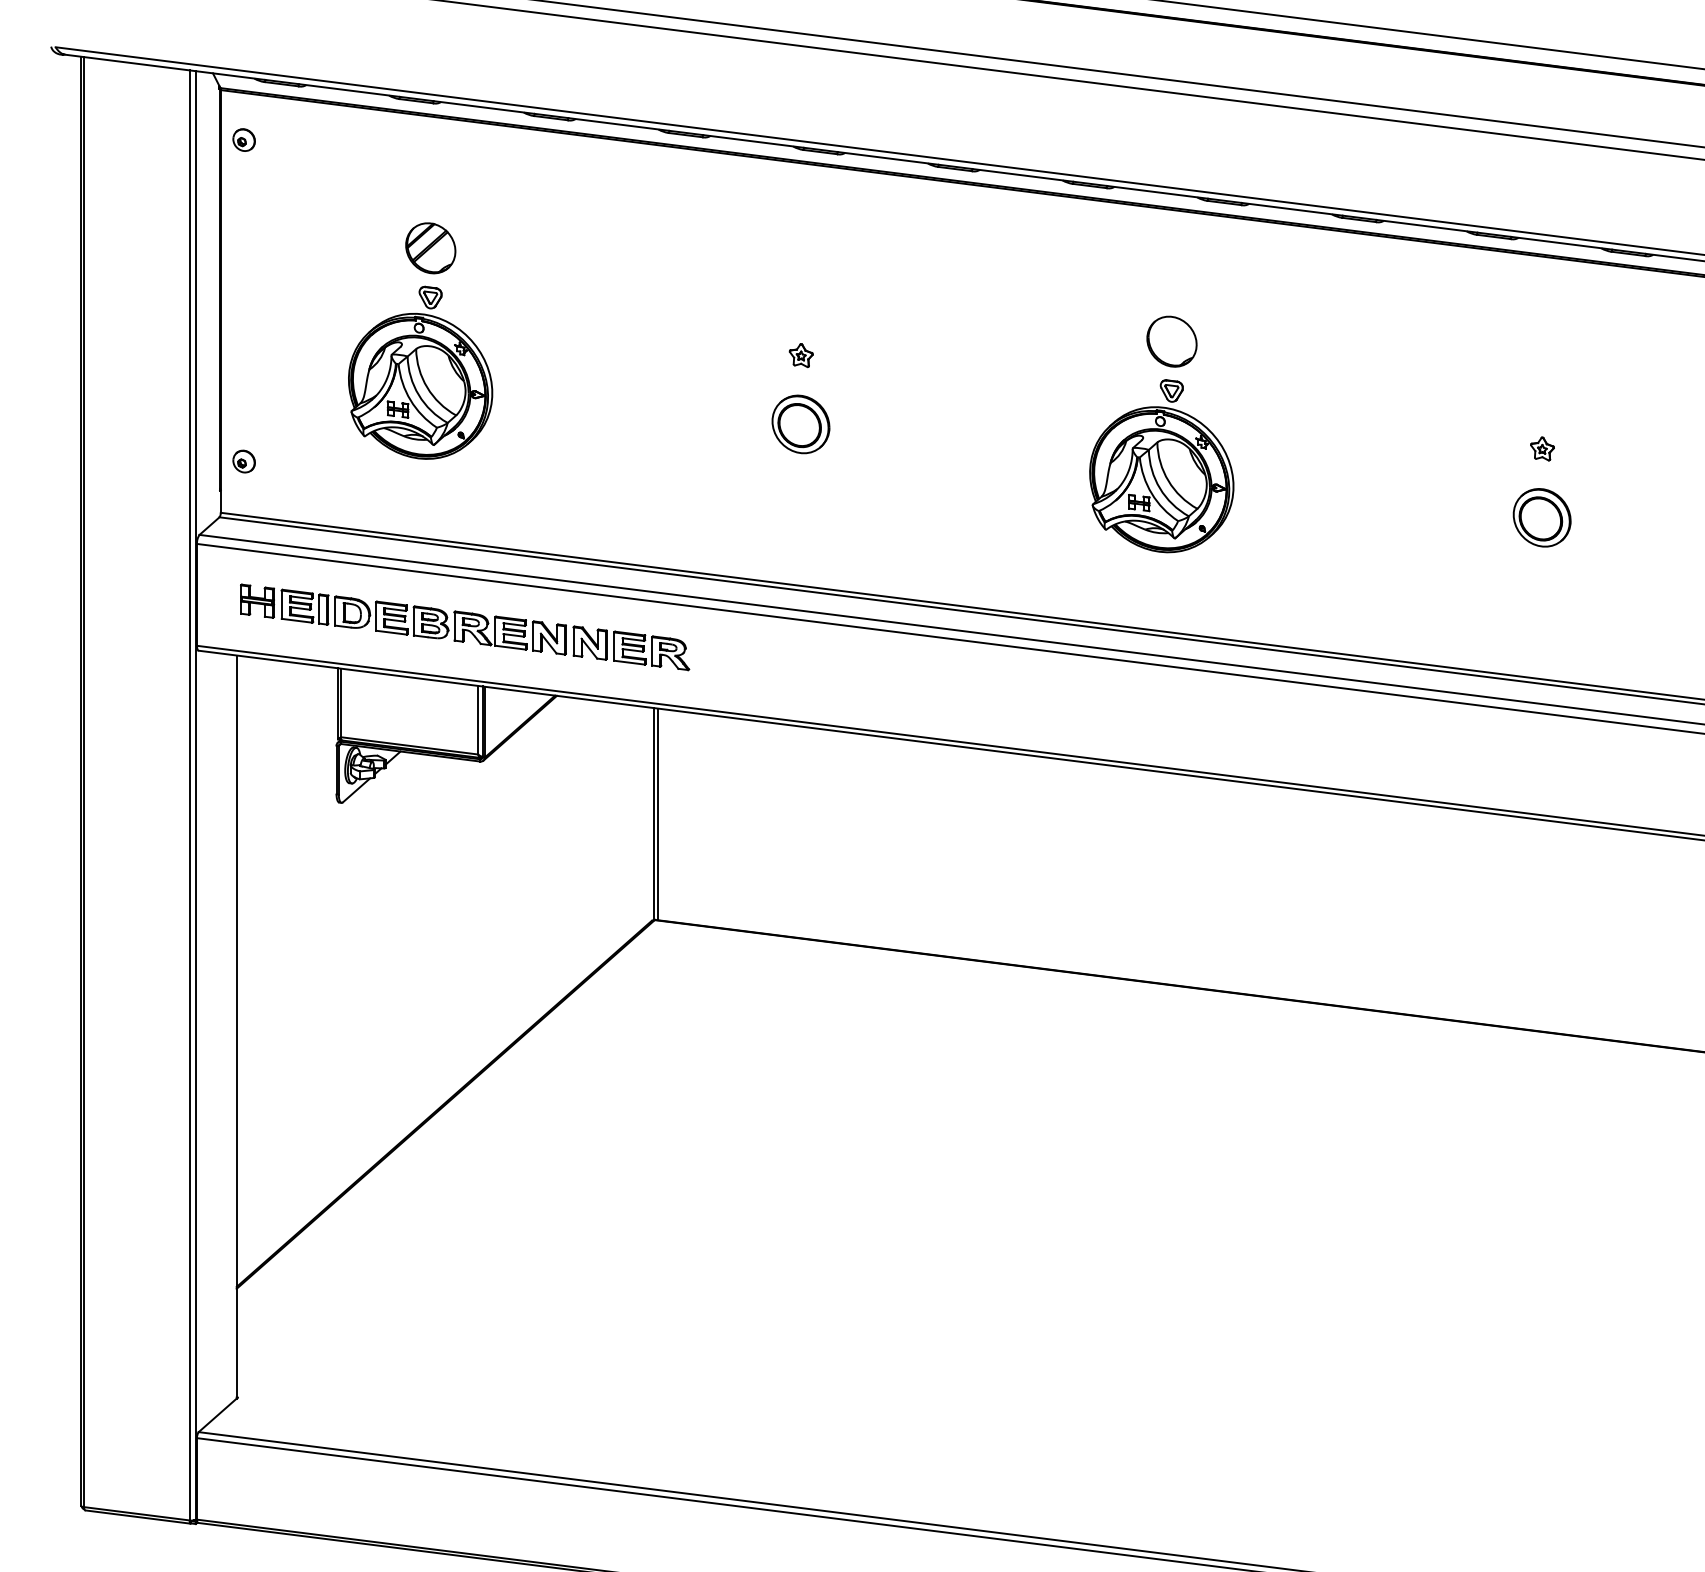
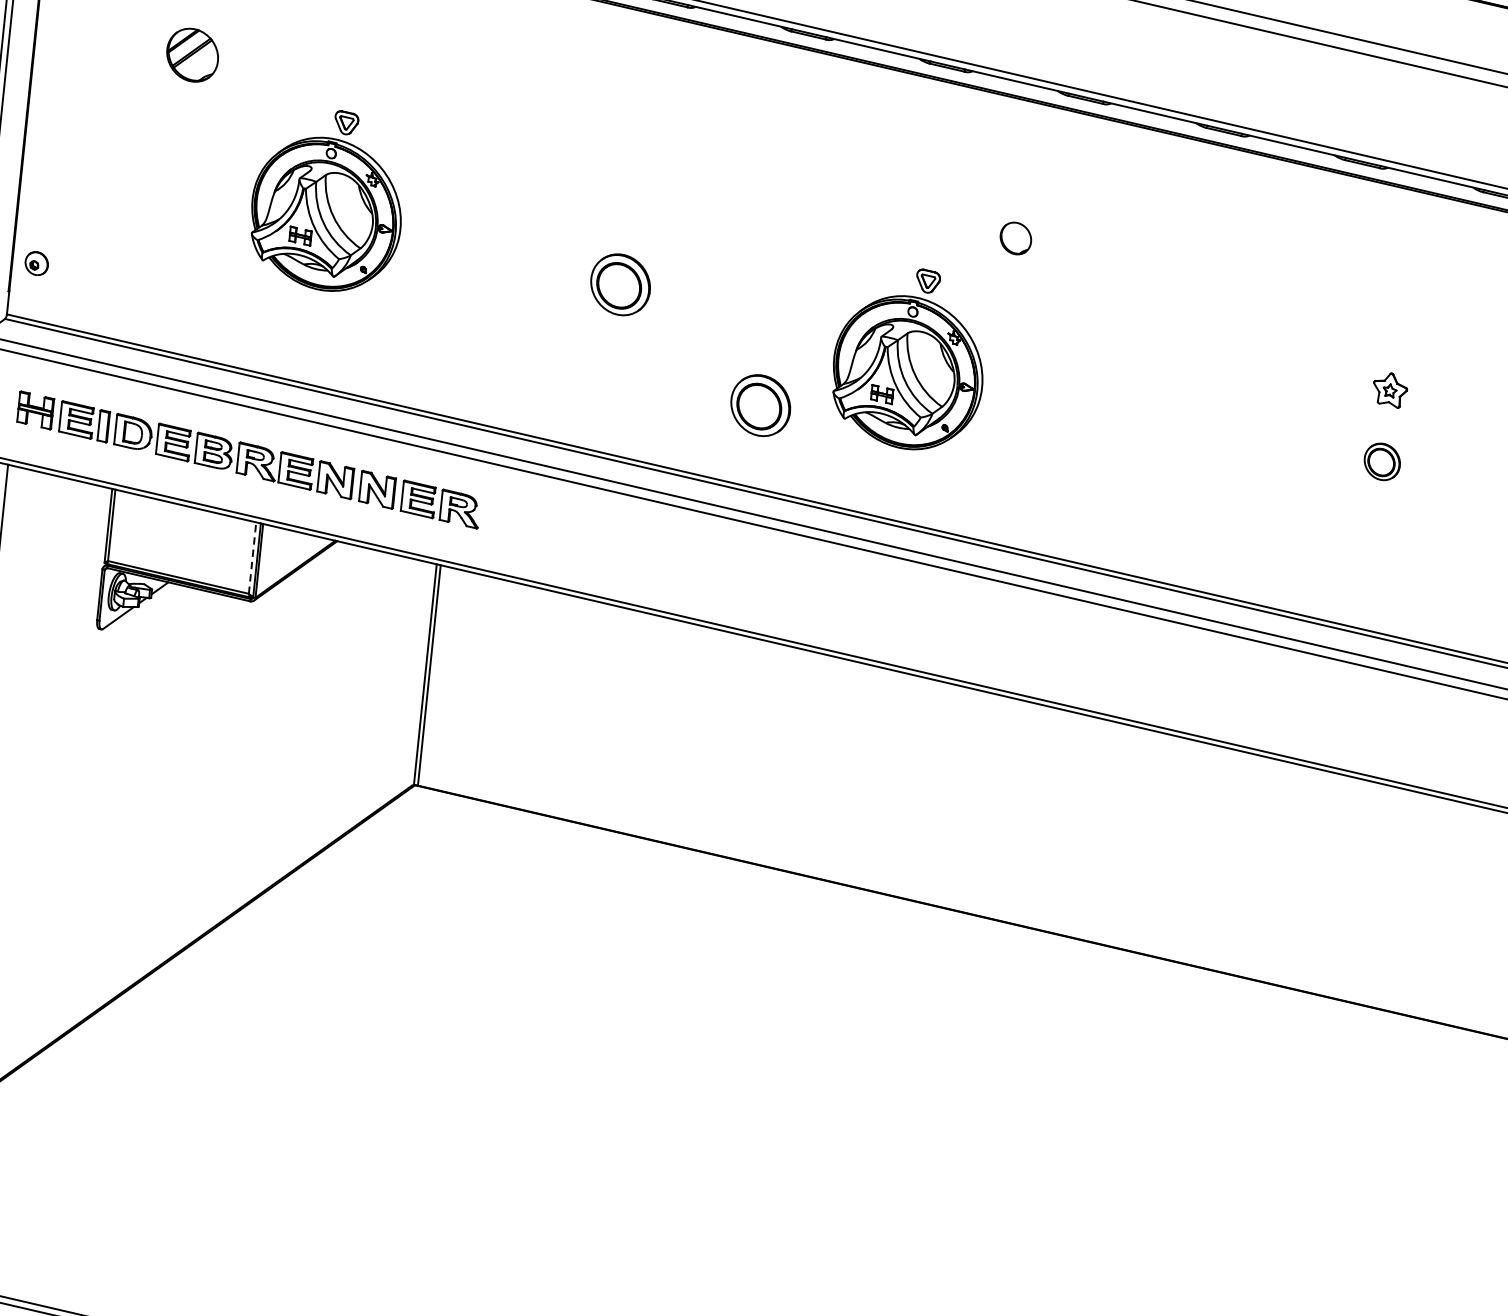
part: (430, 248) -> (192, 55), moved
part: (1171, 341) -> (1015, 238), size x0.6
part: (800, 355) -> (627, 212), removed
part: (420, 372) -> (327, 199), moved
part: (1542, 448) -> (1390, 389), size x1.4
part: (1161, 466) -> (909, 358), moved
part: (1541, 517) -> (1381, 461), size x0.6
part: (945, 525) -> (760, 405), added
line: (478, 719) -> (253, 557), solid -> dashed

